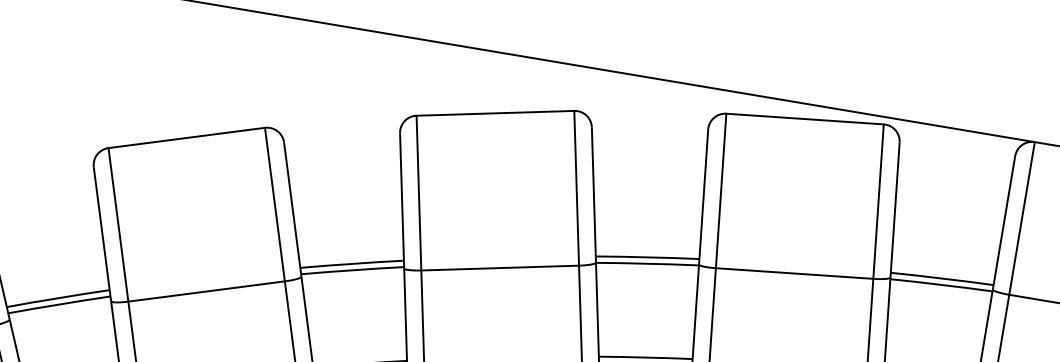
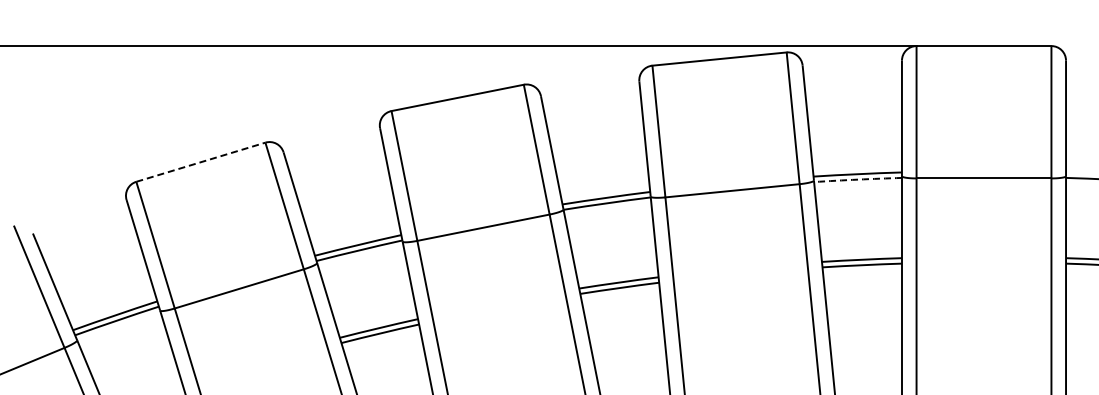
line: (187, 138) -> (201, 162), solid -> dashed
arc: (942, 284) -> (858, 179), solid -> dashed

